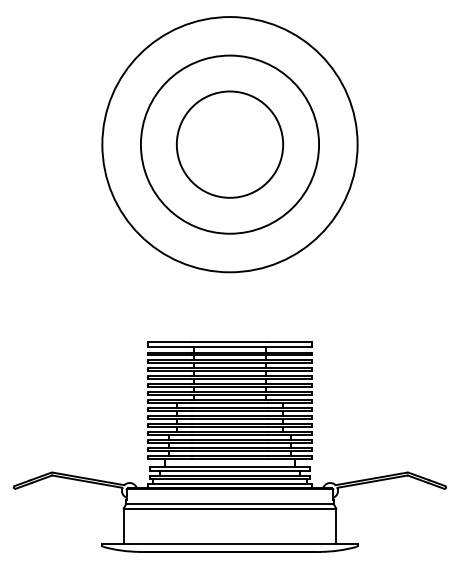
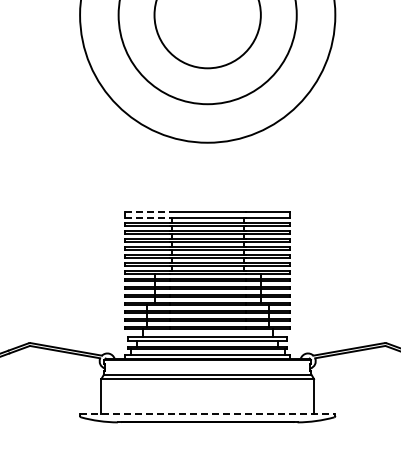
line: (170, 341) -> (148, 211), solid -> dashed
line: (170, 347) -> (148, 217), solid -> dashed
line: (230, 543) -> (208, 413), solid -> dashed

